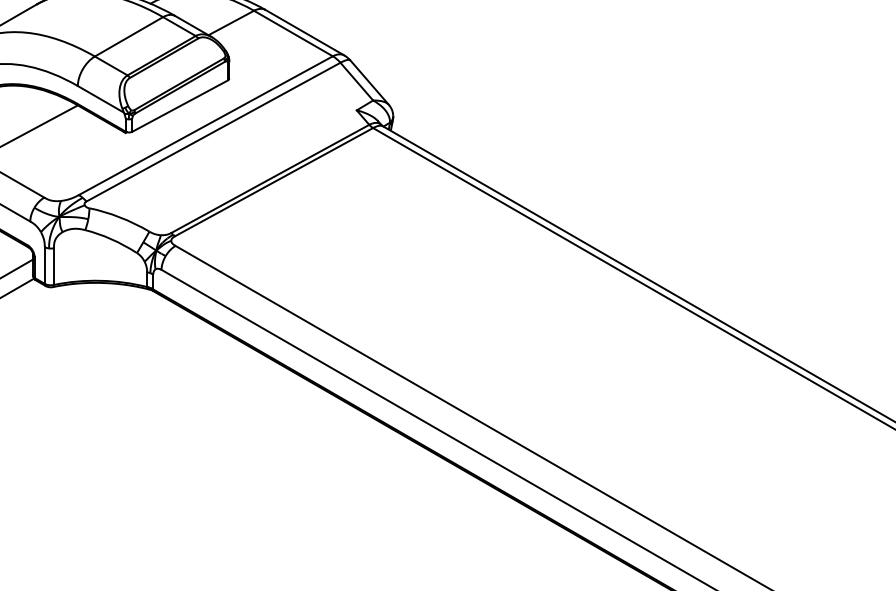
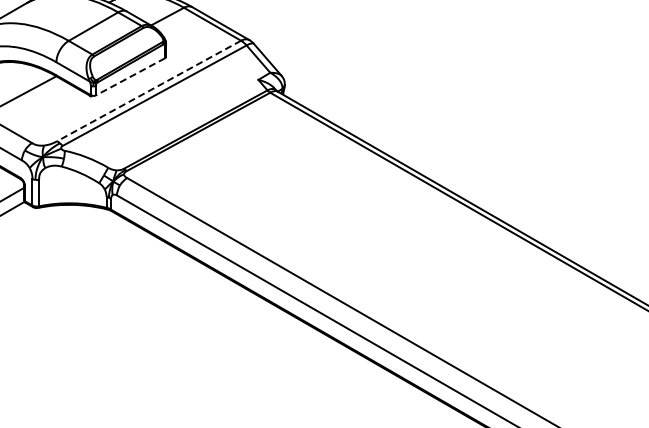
line: (180, 107) -> (130, 77), solid -> dashed
line: (206, 126) -> (149, 91), solid -> dashed

